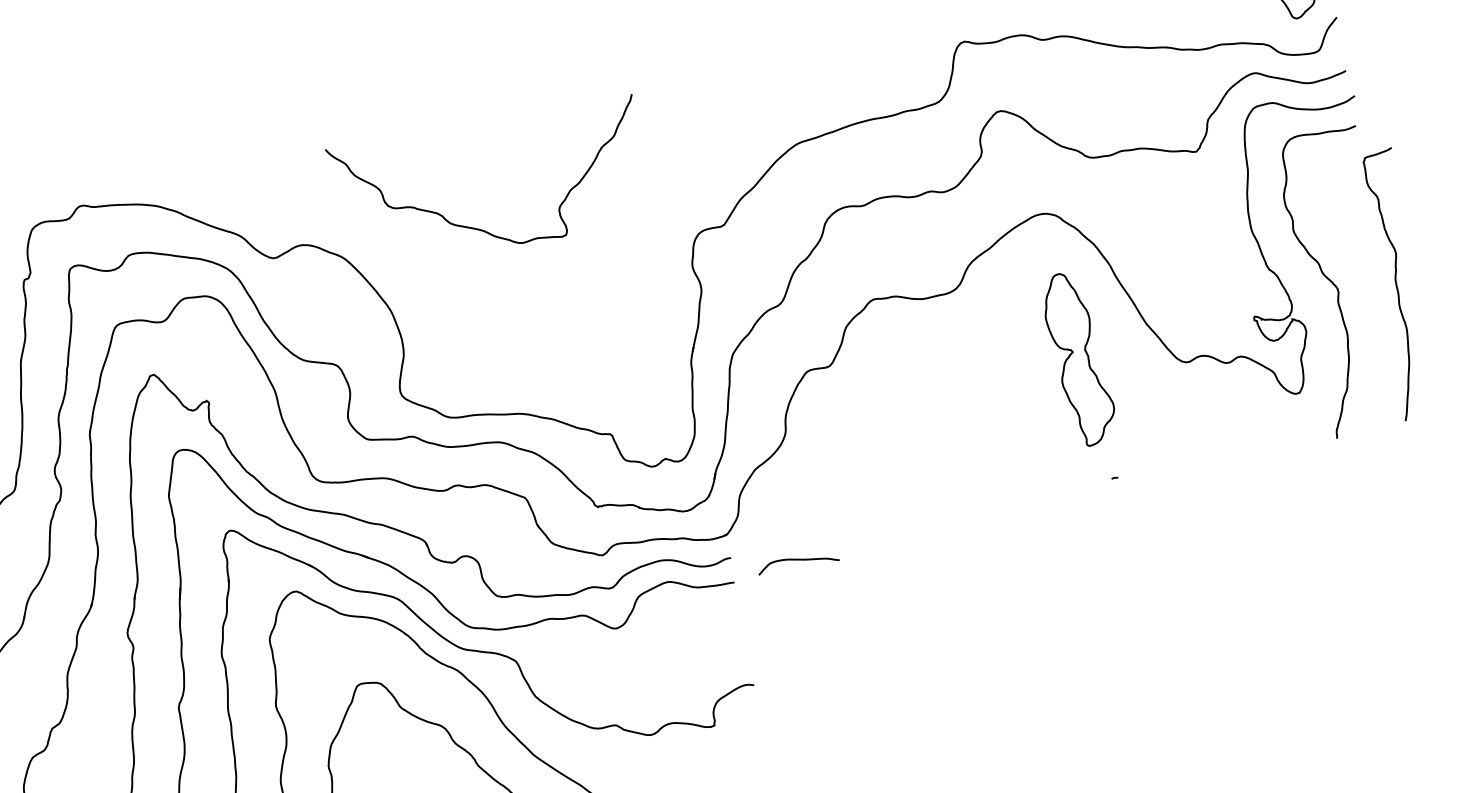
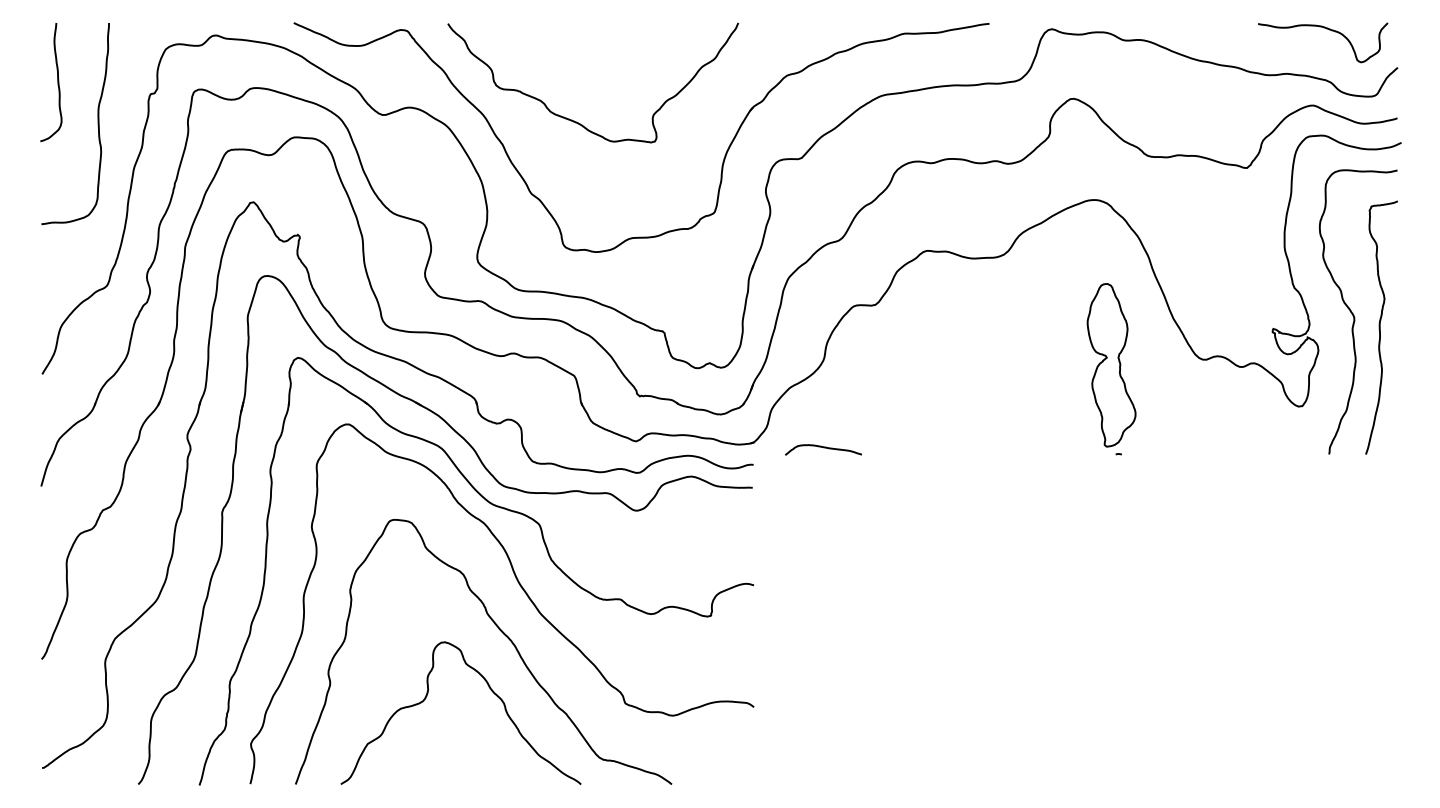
part: (641, 243) -> (722, 161), added
curve: (1397, 284) -> (1380, 327), moved
part: (1079, 359) -> (1111, 365), moved
curve: (798, 560) -> (823, 448), moved

